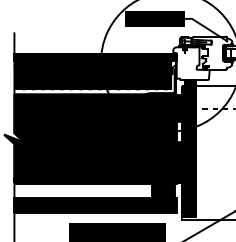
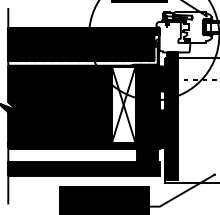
fill: (137, 136) -> (123, 105), removed

